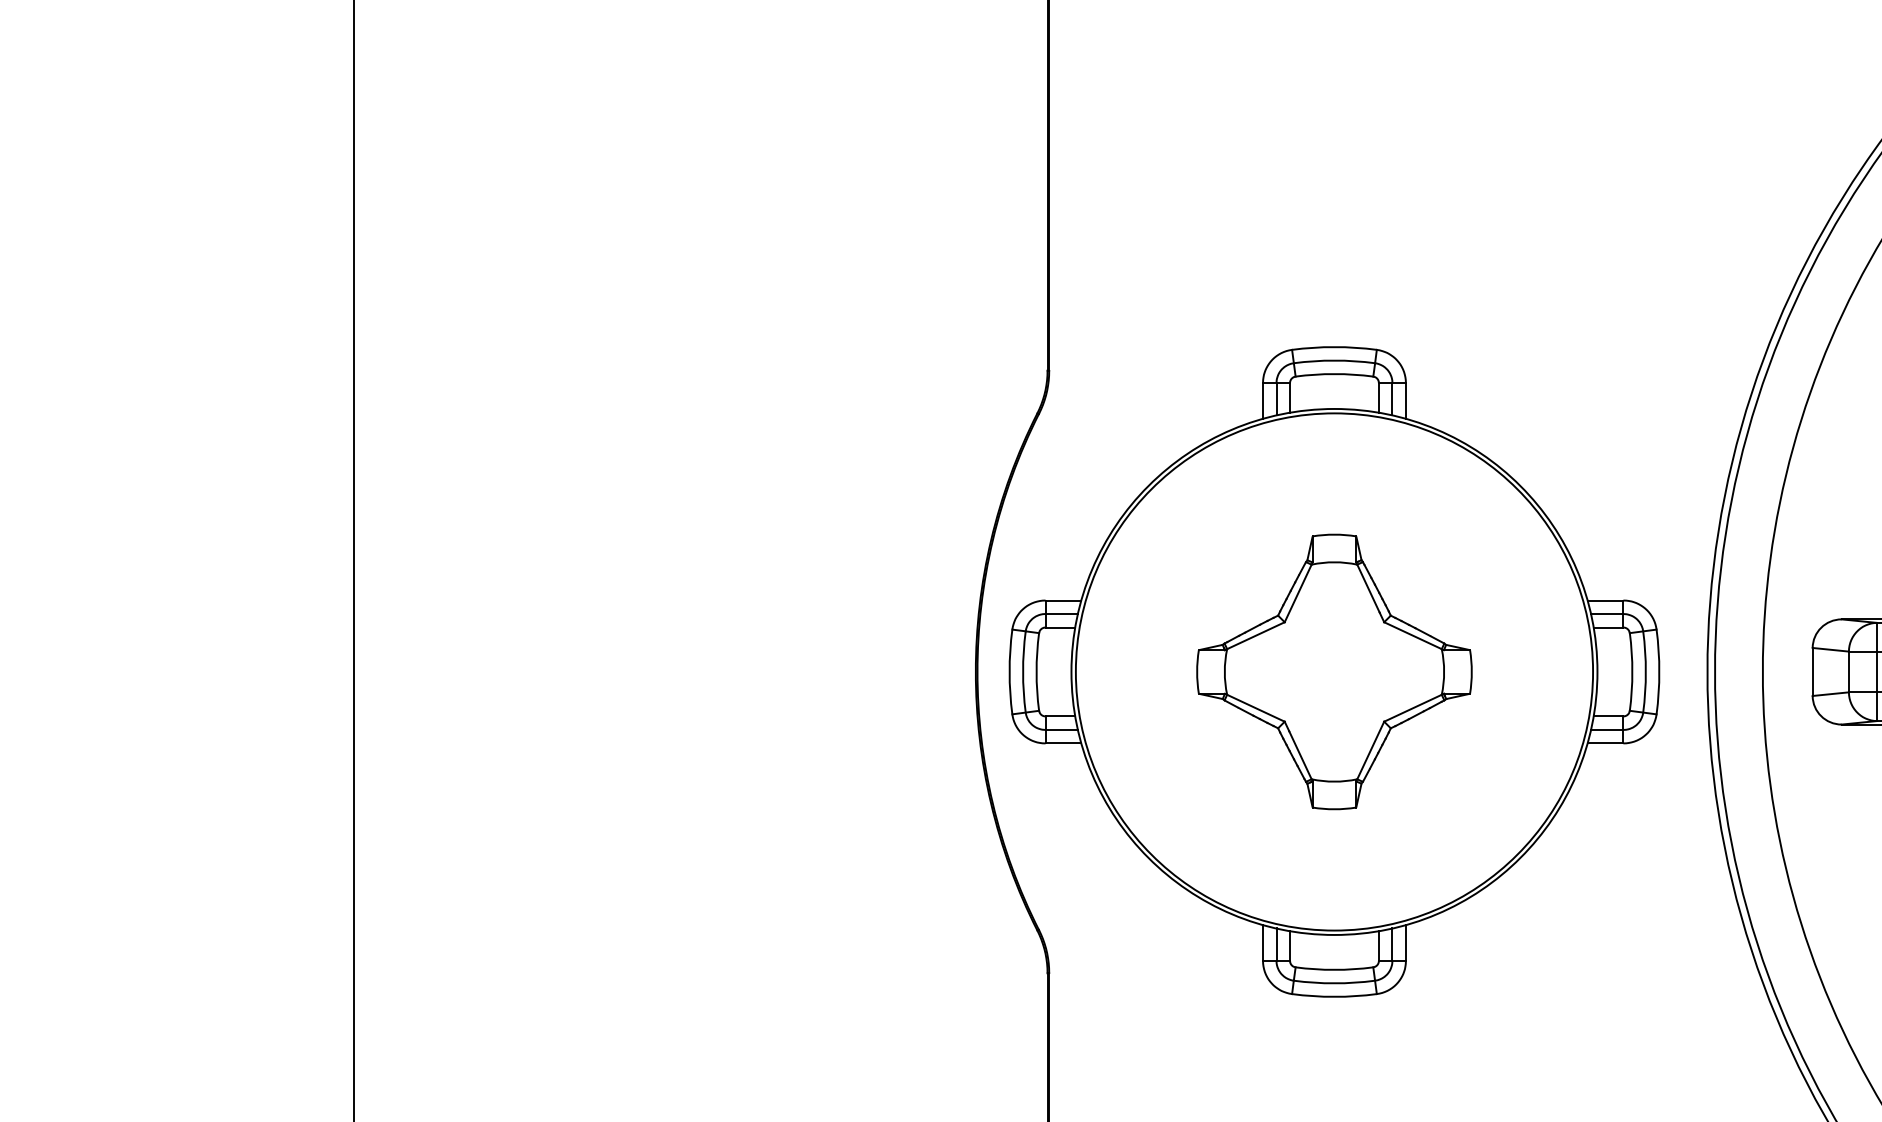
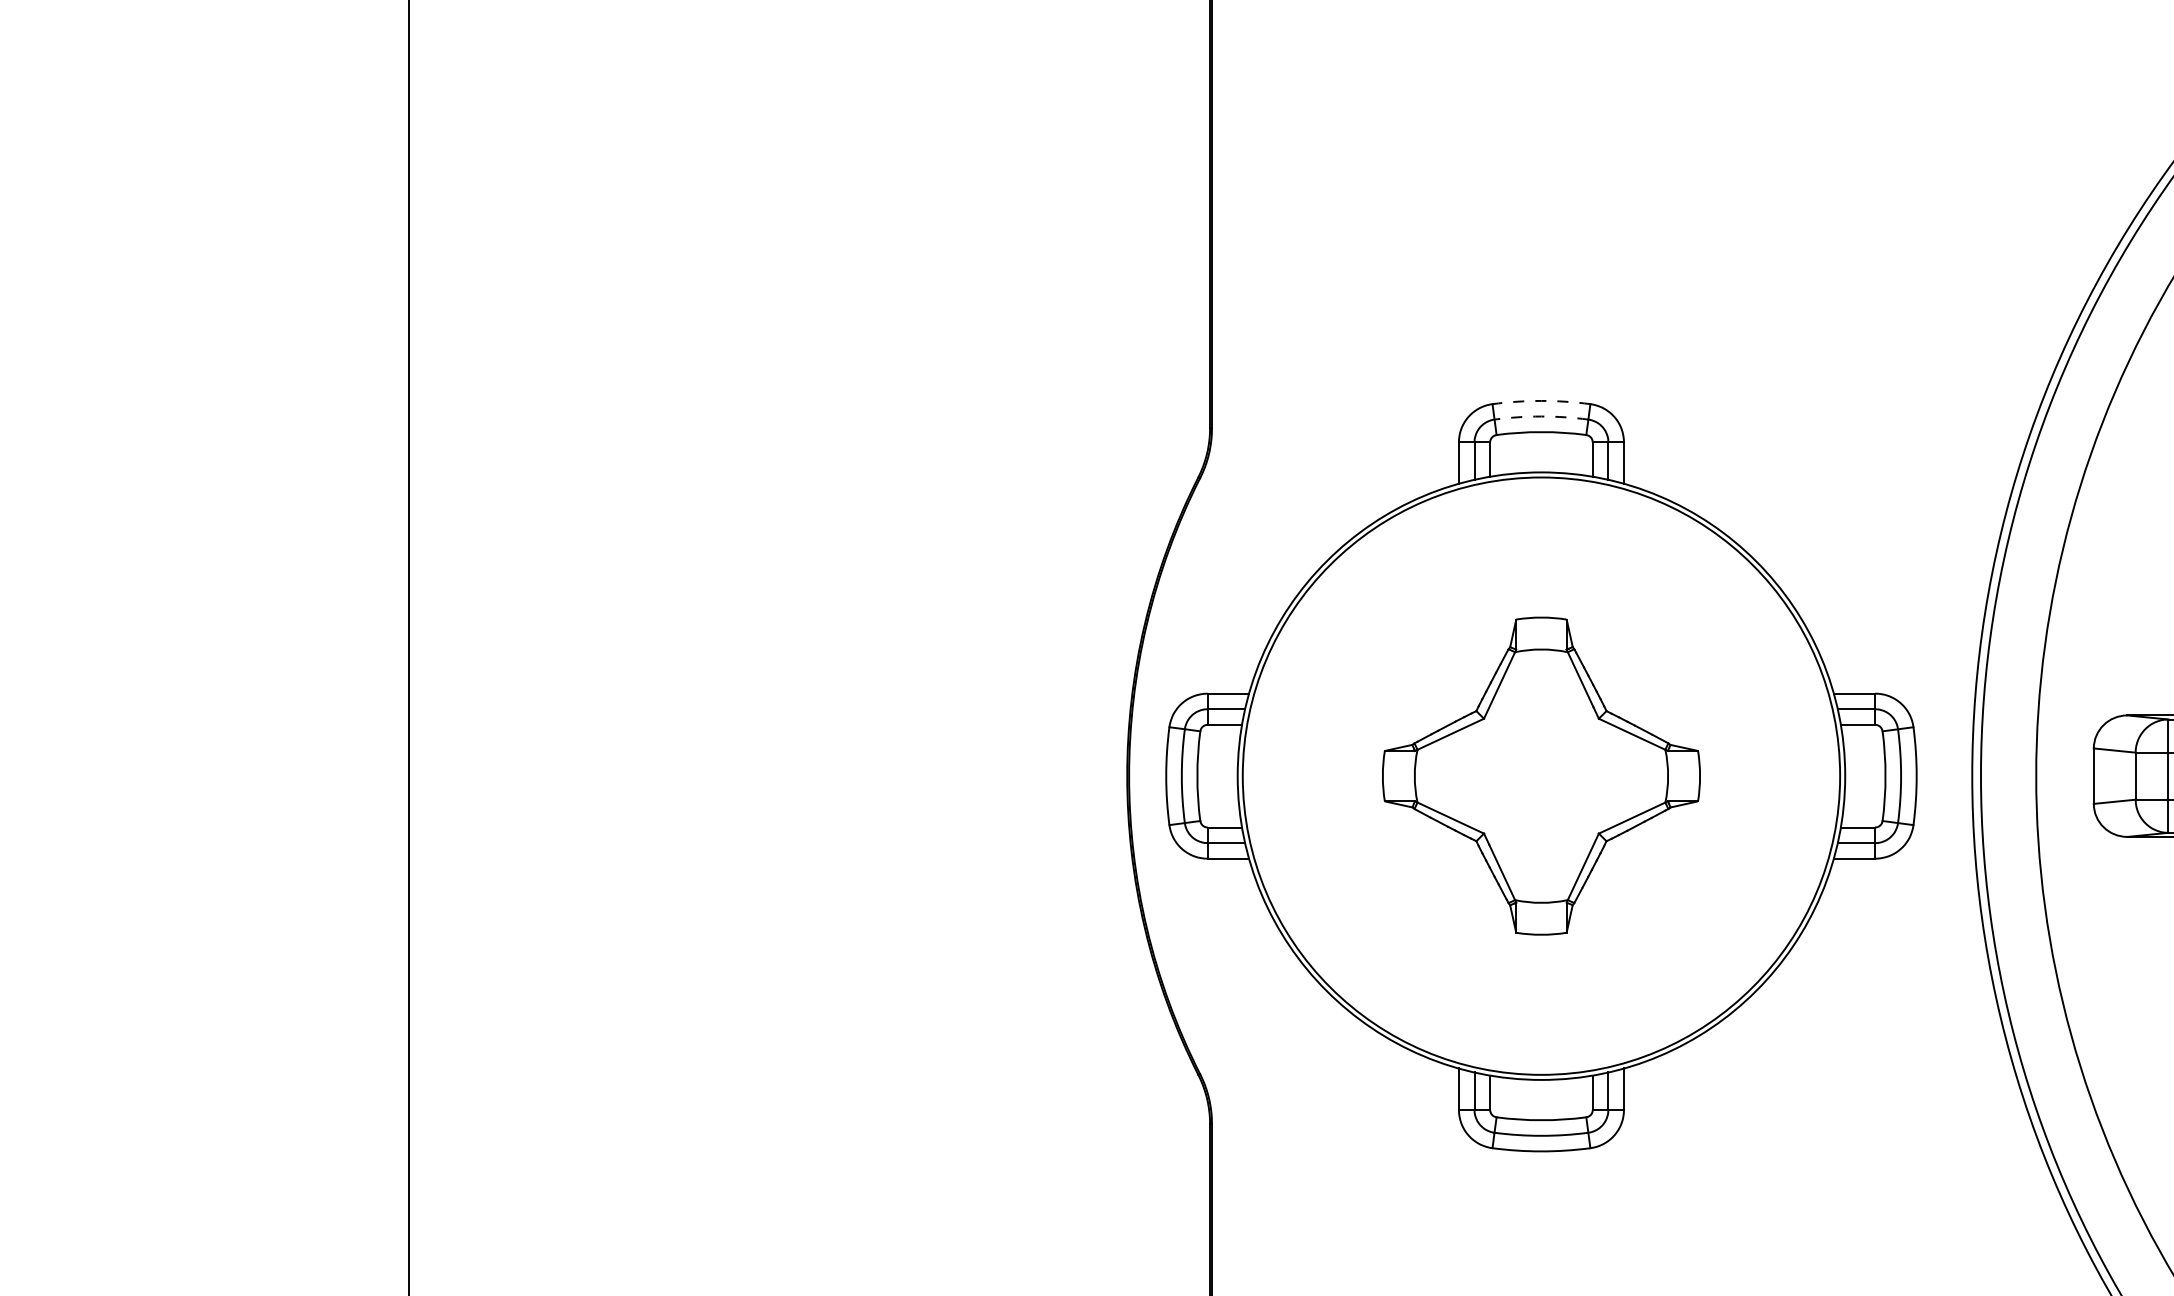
arc: (1334, 346) -> (1541, 400), solid -> dashed
arc: (1334, 360) -> (1541, 416), solid -> dashed

